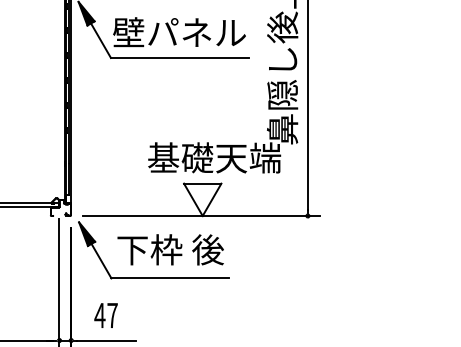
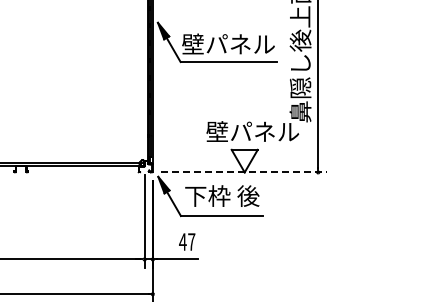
text: (213, 157) -> (252, 131), 基礎天端 -> 壁パネル
line: (200, 216) -> (243, 172), solid -> dashed
text: (106, 314) -> (187, 241), moved

